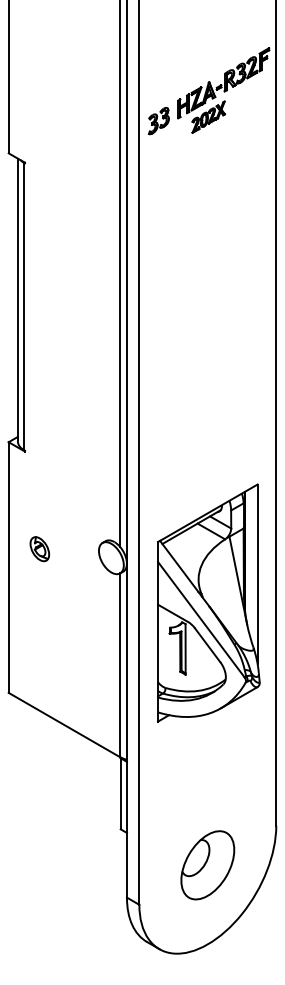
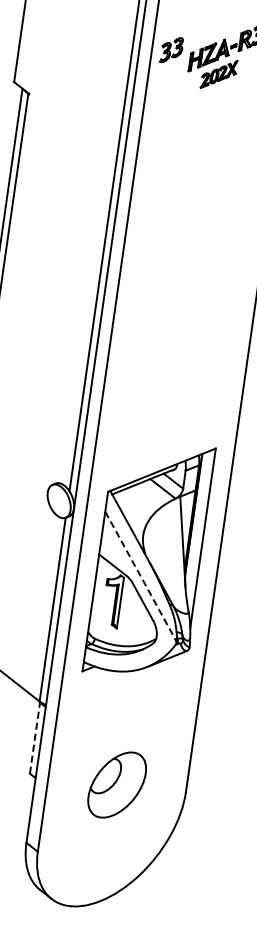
part: (158, 121) -> (171, 50), moved
line: (201, 620) -> (140, 576), solid -> dashed
line: (120, 793) -> (34, 737), solid -> dashed
part: (207, 865) -> (116, 785), moved

